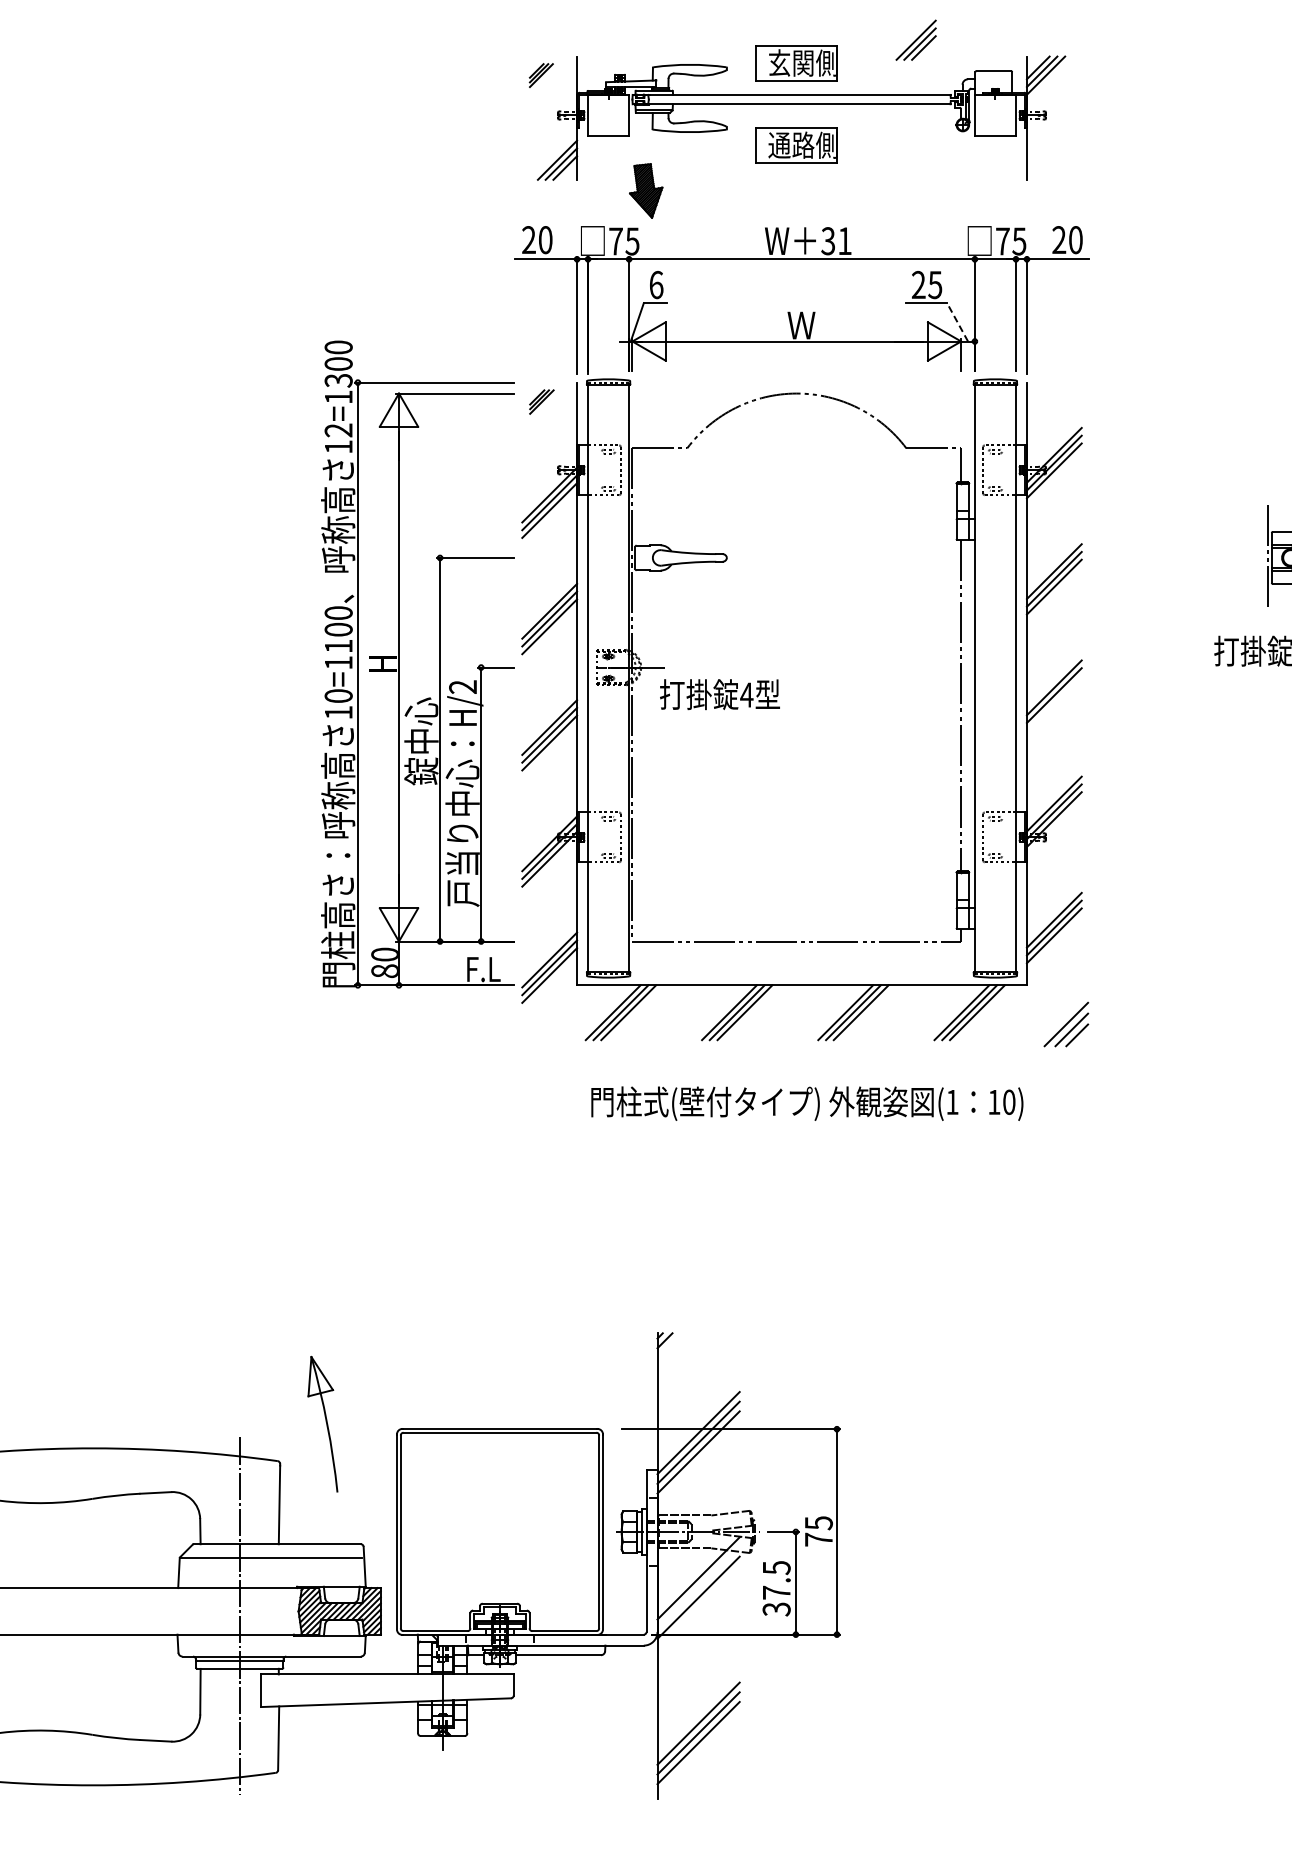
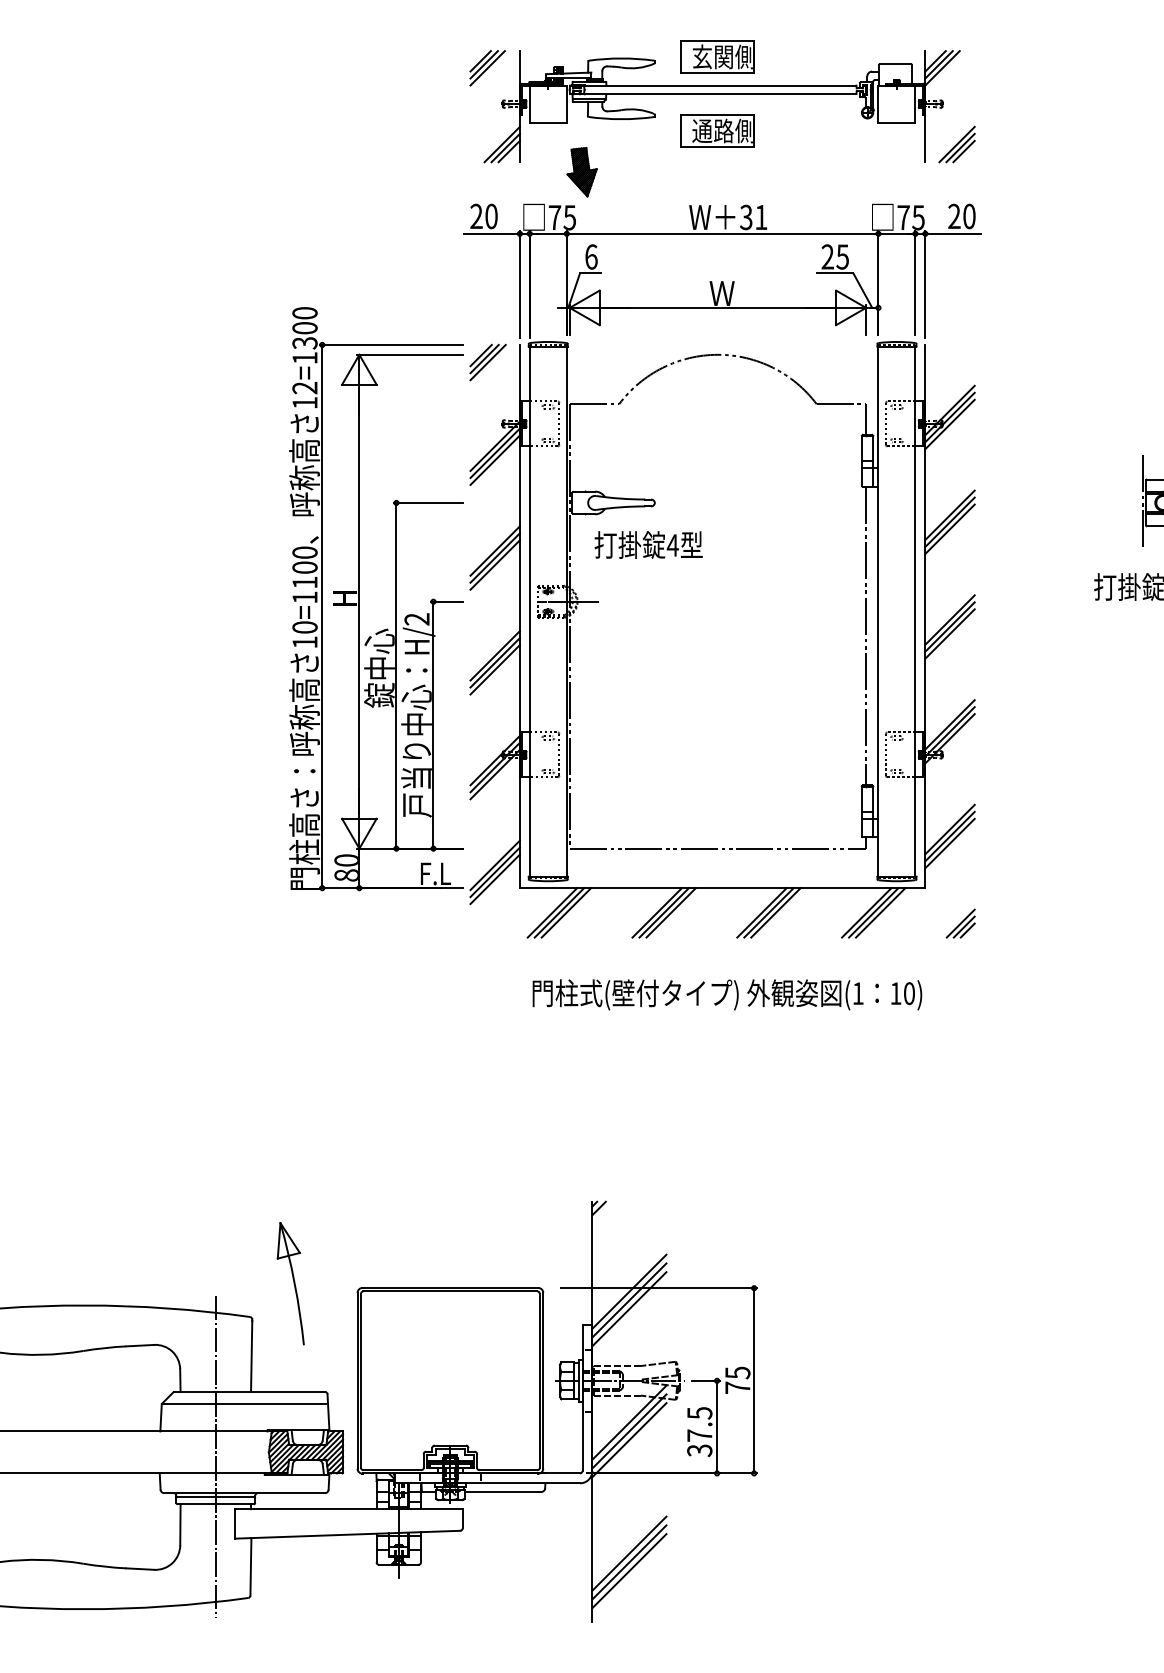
part: (915, 39) -> (956, 143), moved
part: (541, 75) -> (487, 68), size x1.67
line: (957, 322) -> (862, 290), dashed -> solid
part: (541, 401) -> (487, 361), size x1.67
text: (719, 694) -> (648, 544), moved
line: (1053, 702) -> (949, 633), added
part: (1065, 1024) -> (960, 923), size x0.71
line: (698, 1587) -> (629, 1430), added

